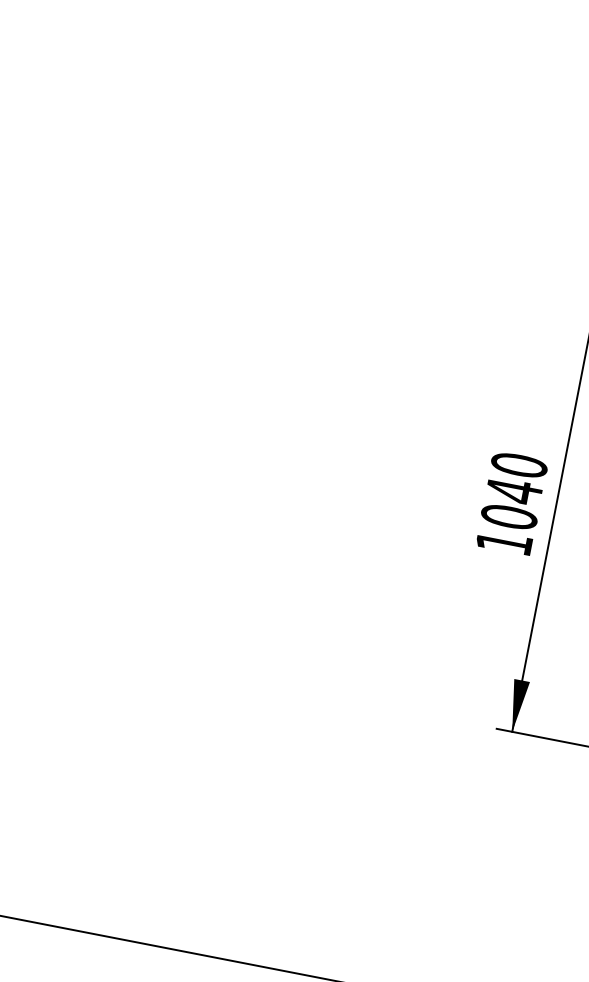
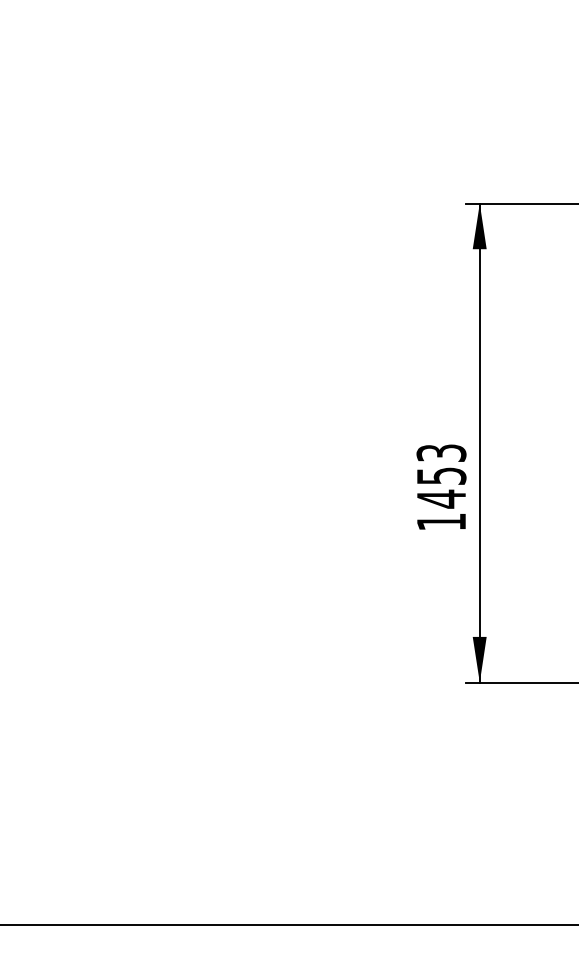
text: (514, 491) -> (441, 476), 1040 -> 1453

